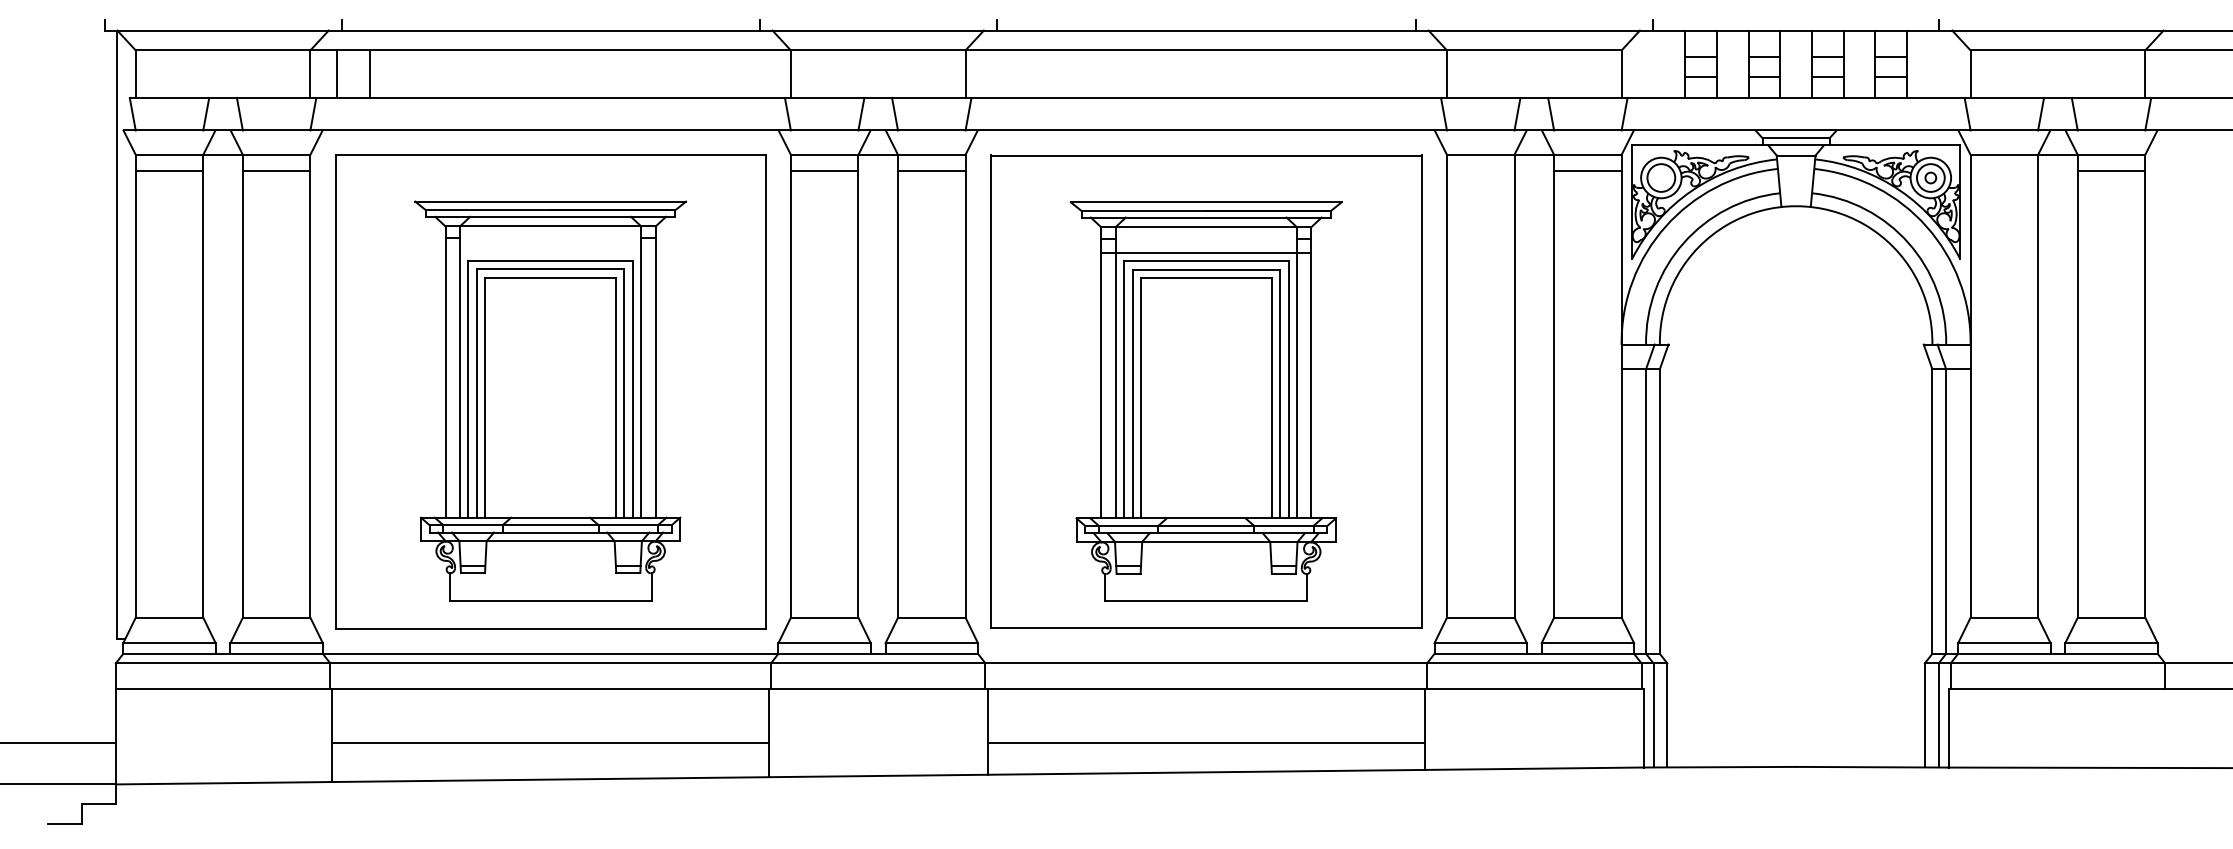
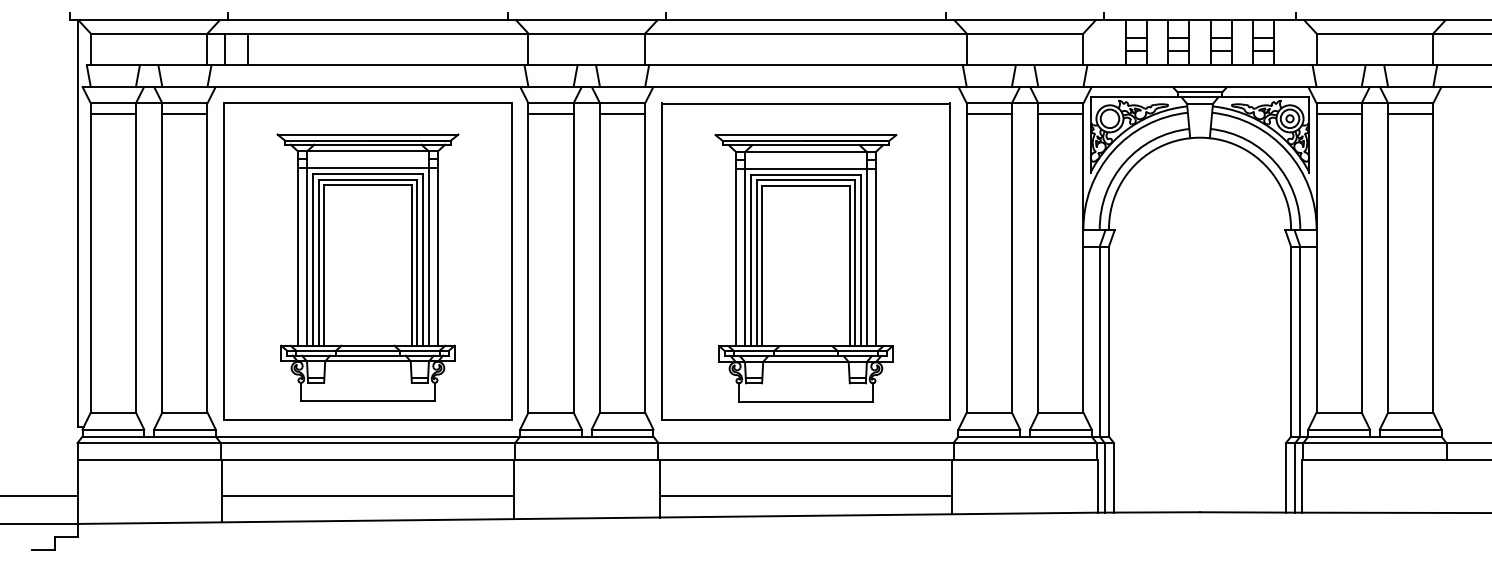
line: (1479, 171) -> (988, 114), added
line: (2003, 171) -> (1338, 114), added
line: (549, 252) -> (367, 168), added

